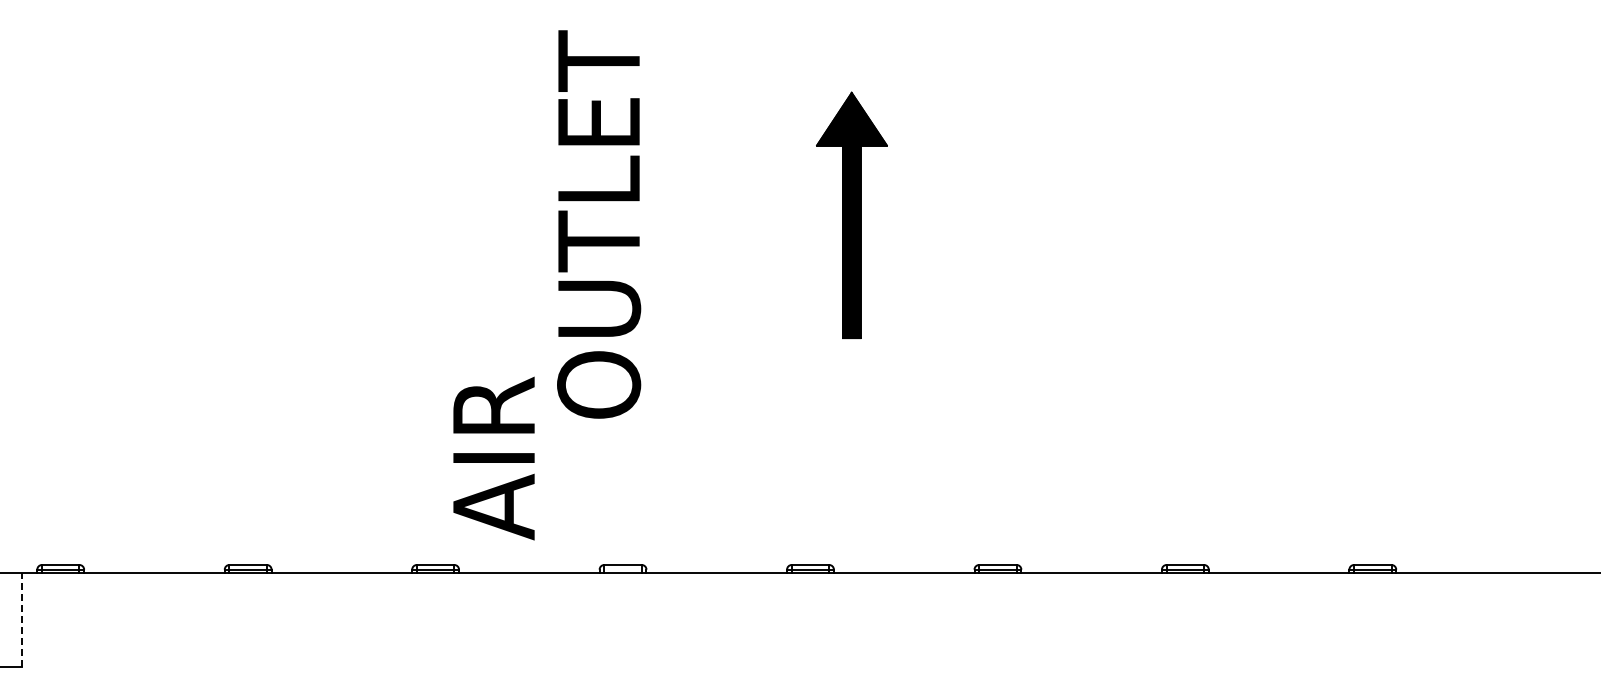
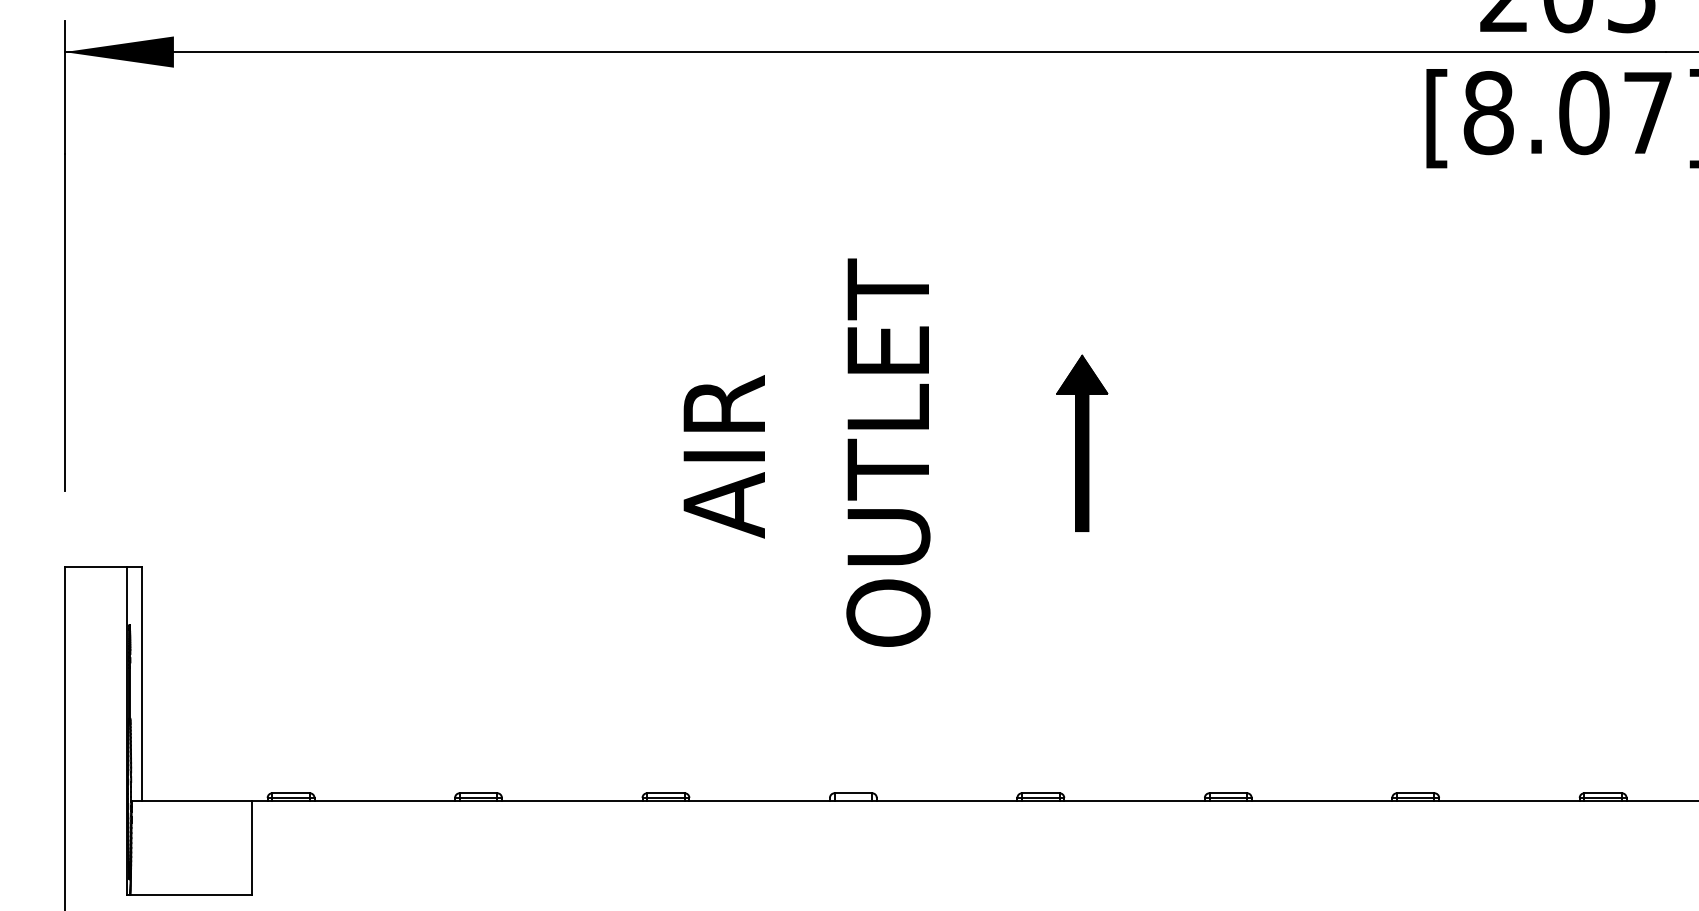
part: (852, 214) -> (1082, 442), size x0.71
text: (599, 224) -> (888, 452), moved
text: (493, 458) -> (723, 456), moved
line: (22, 619) -> (252, 847), dashed -> solid

